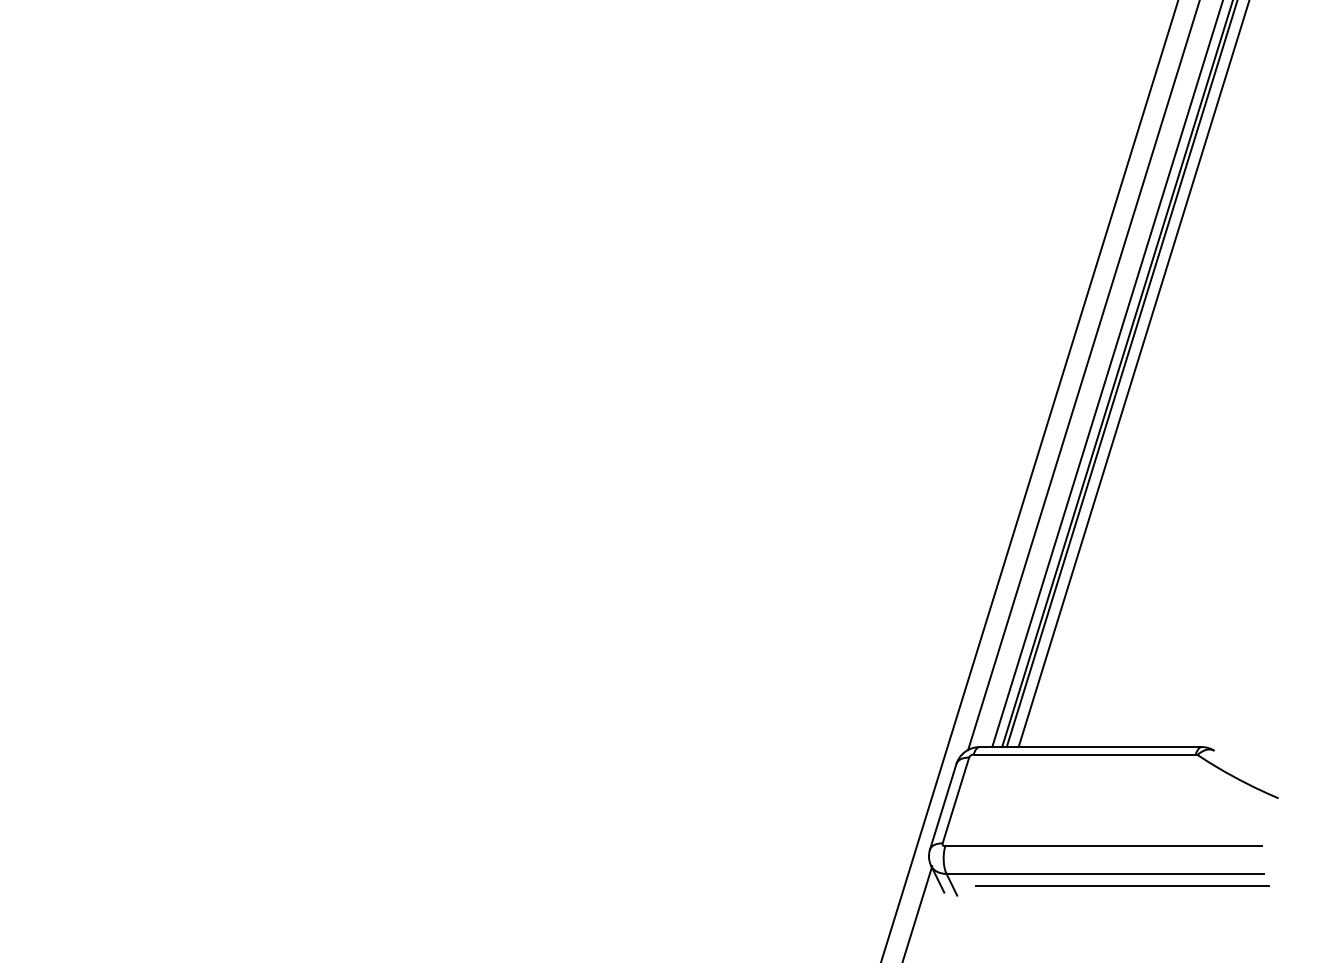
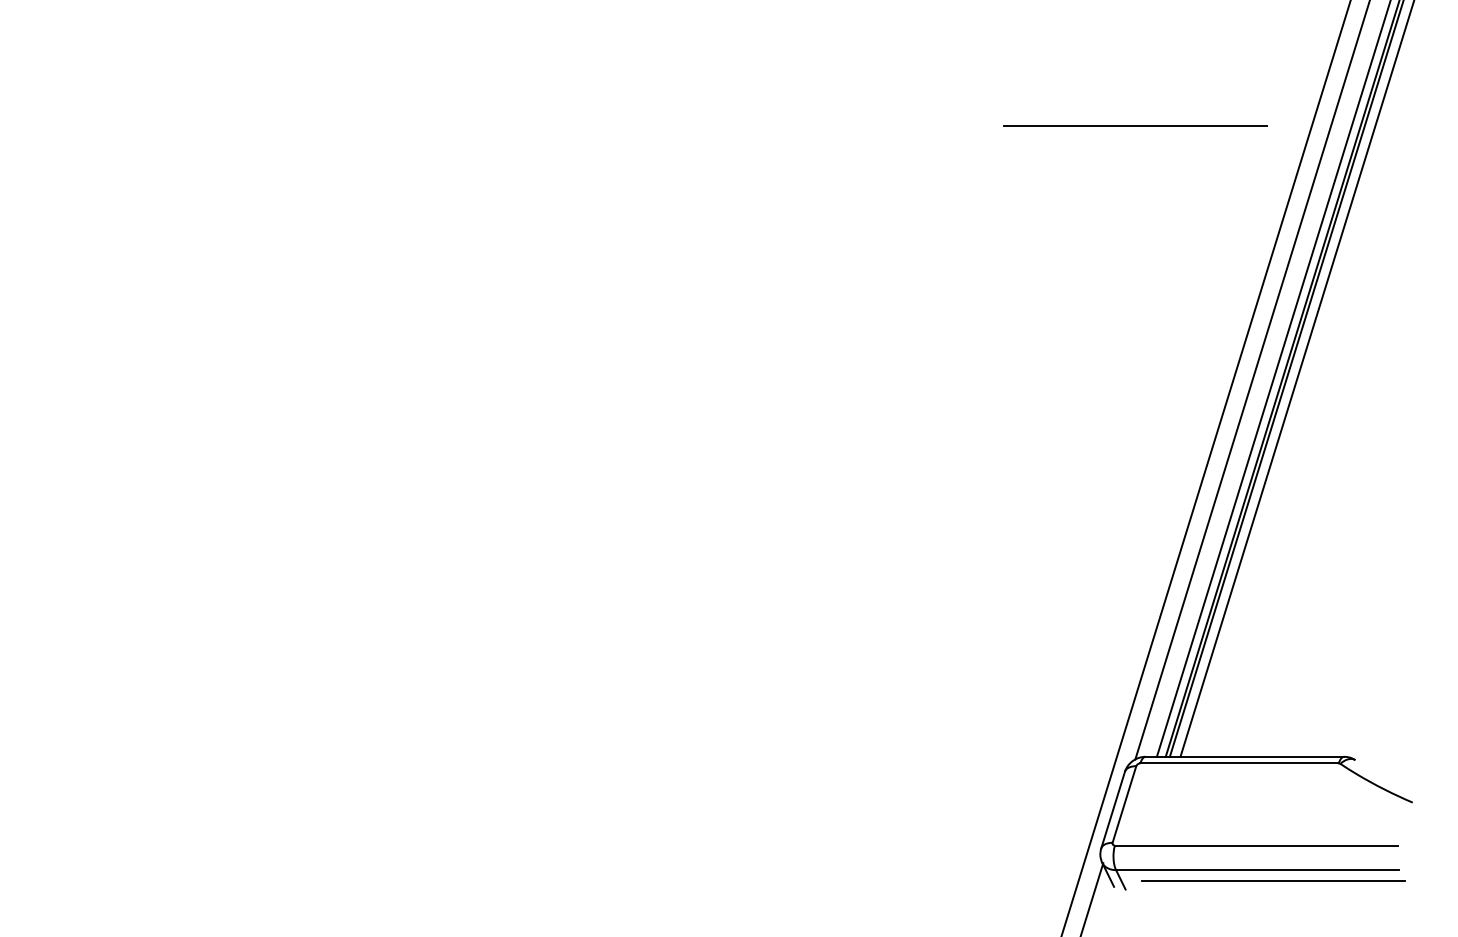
line: (968, 40) -> (1135, 125), added

